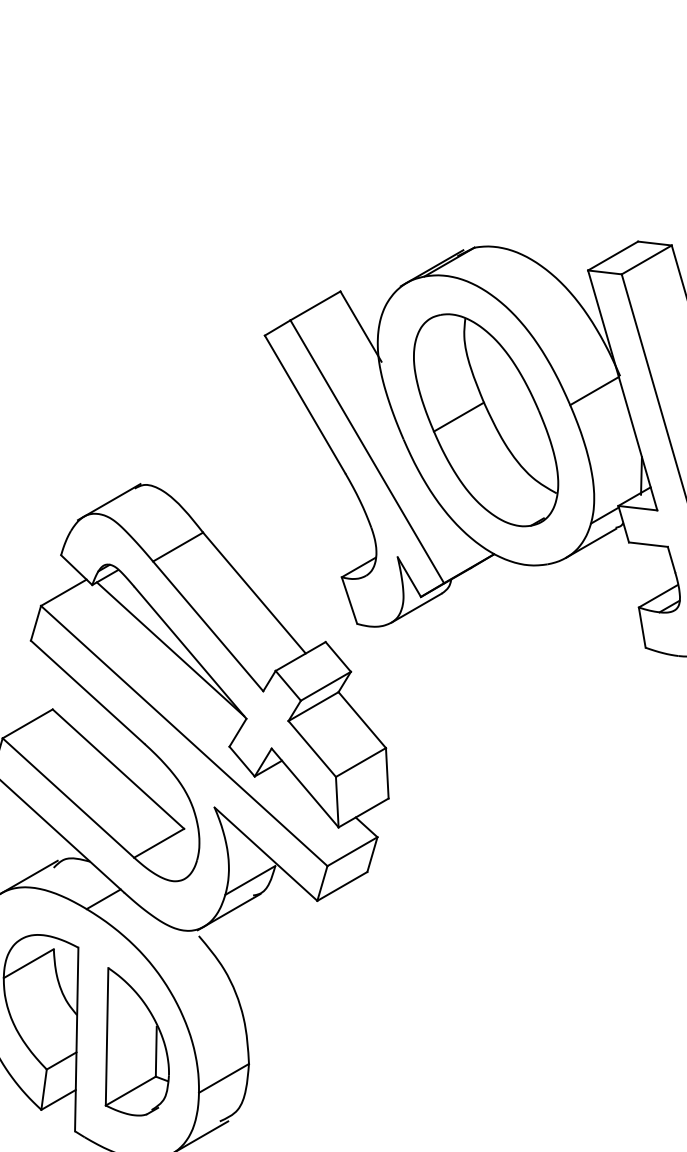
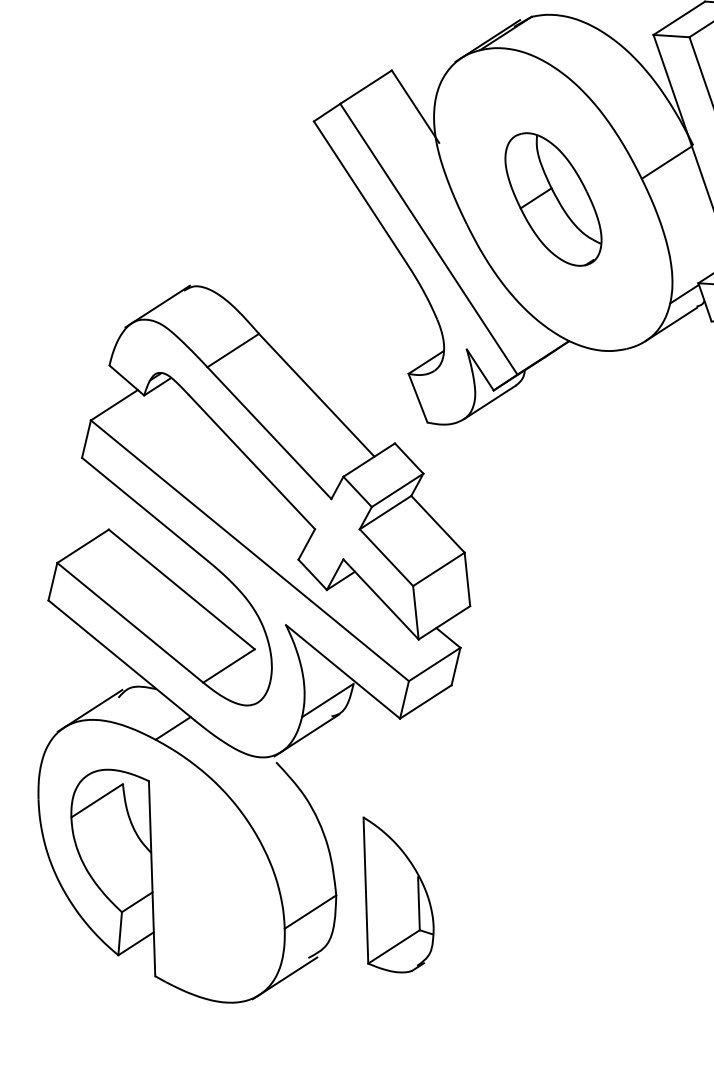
part: (486, 420) -> (553, 199), size x0.6
line: (170, 649) -> (230, 459), removed
part: (136, 1041) -> (397, 893), moved

